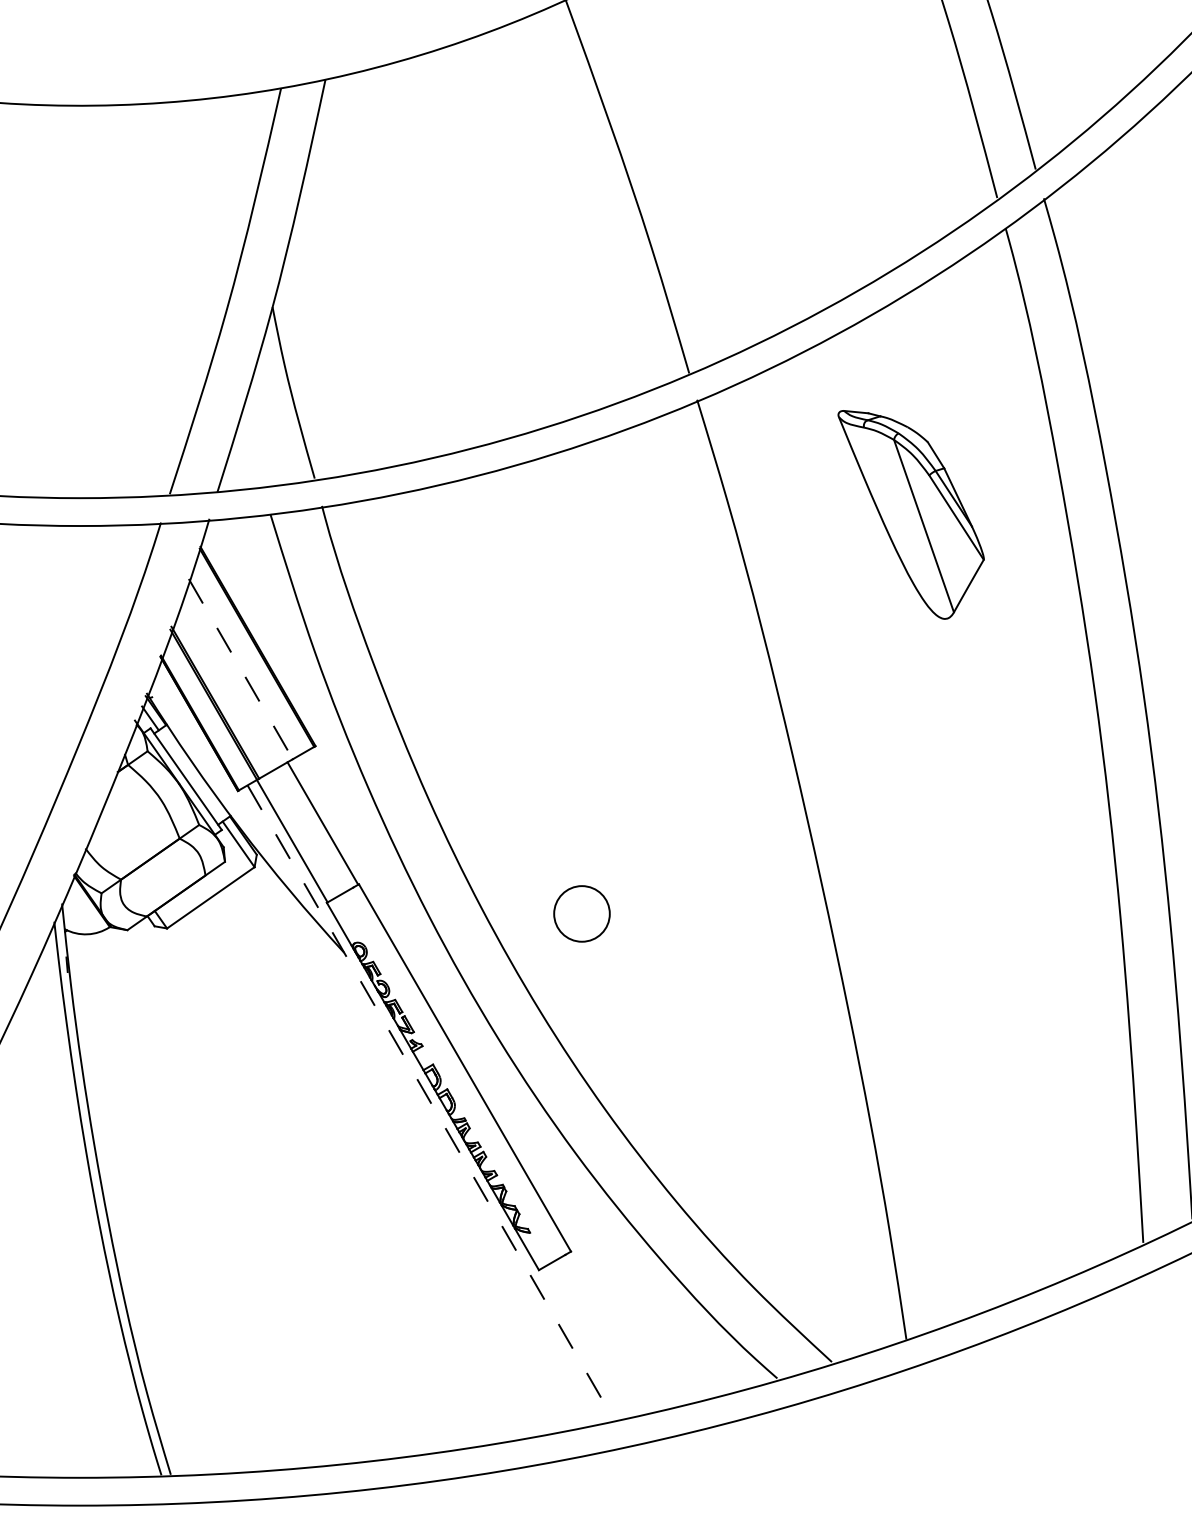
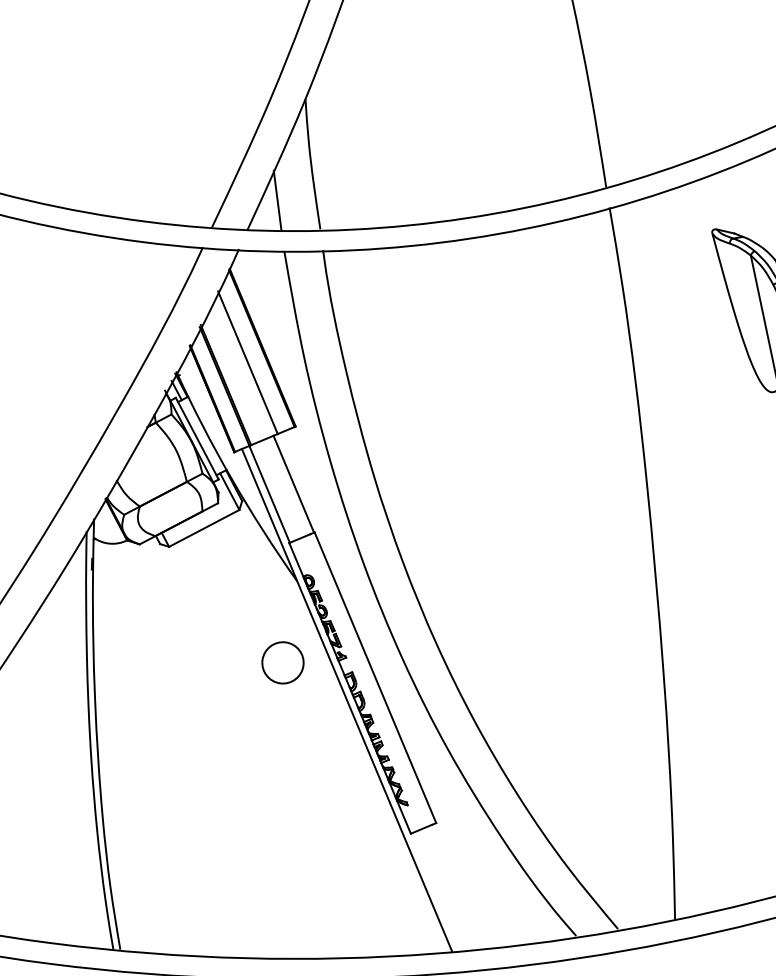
line: (252, 446) -> (277, 199), added
line: (241, 669) -> (248, 363), dashed -> solid
circle: (581, 913) -> (282, 662), moved
line: (431, 1103) -> (347, 700), dashed -> solid

